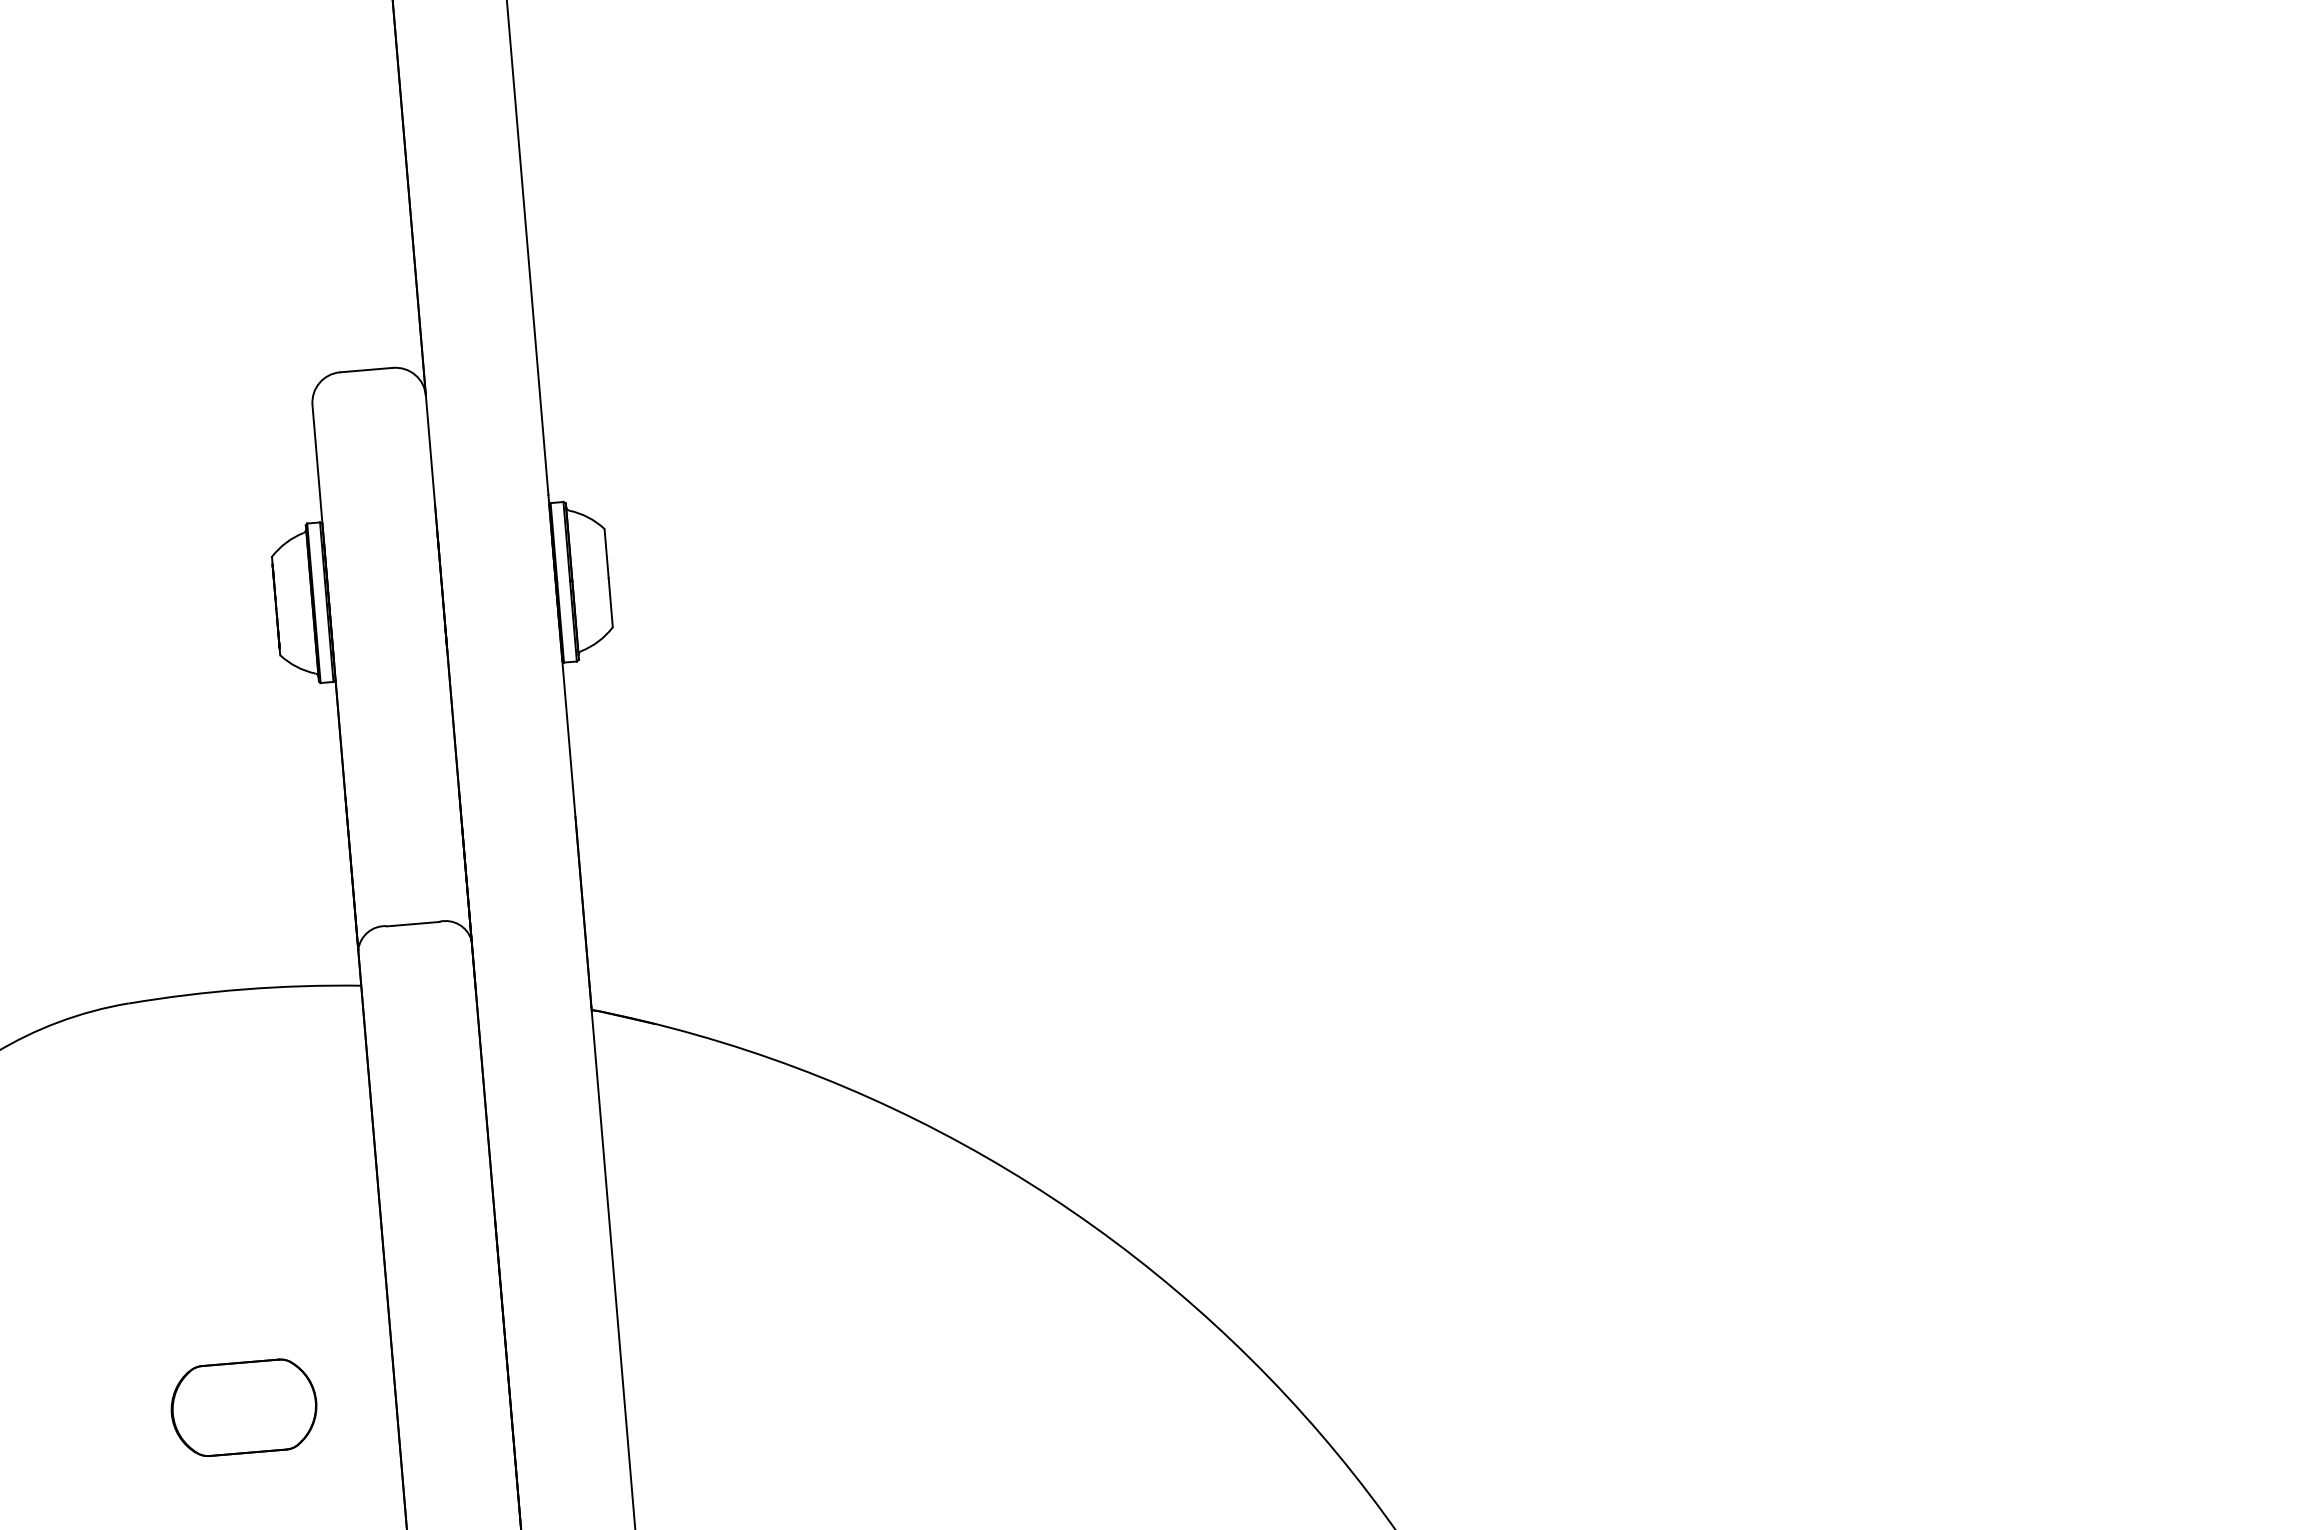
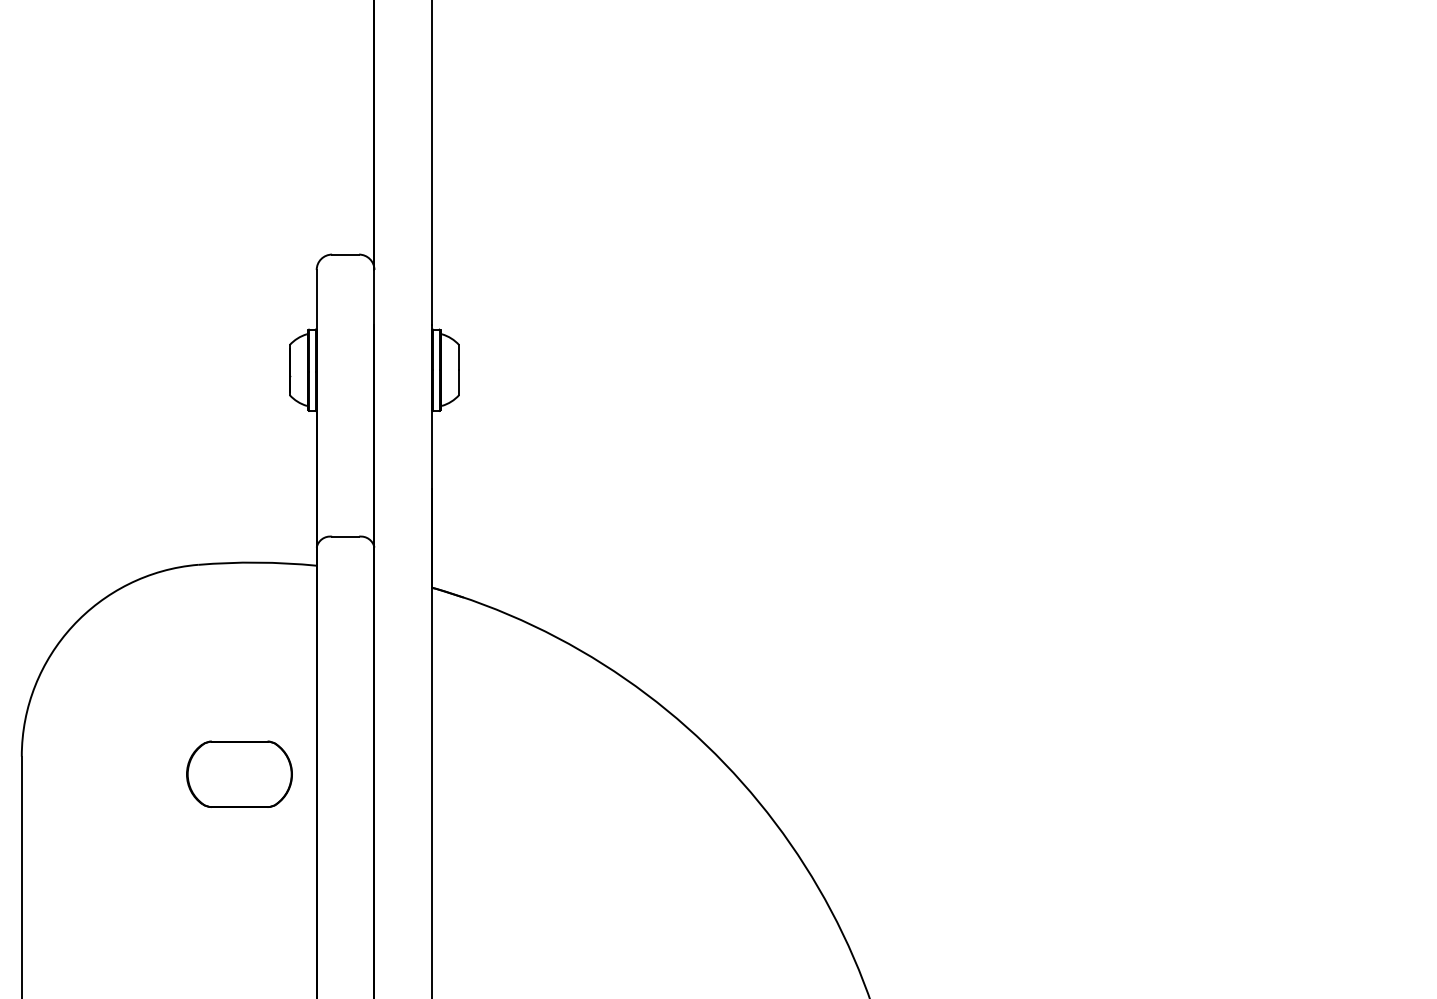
part: (243, 1406) -> (239, 773), size x1.43

